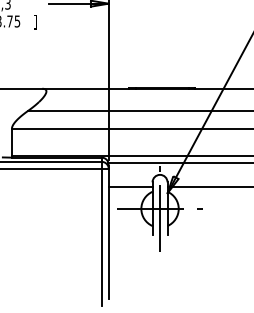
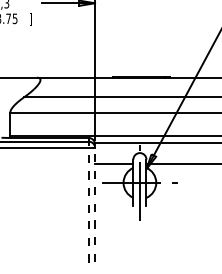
line: (101, 232) -> (88, 203), solid -> dashed
line: (109, 232) -> (95, 203), solid -> dashed

